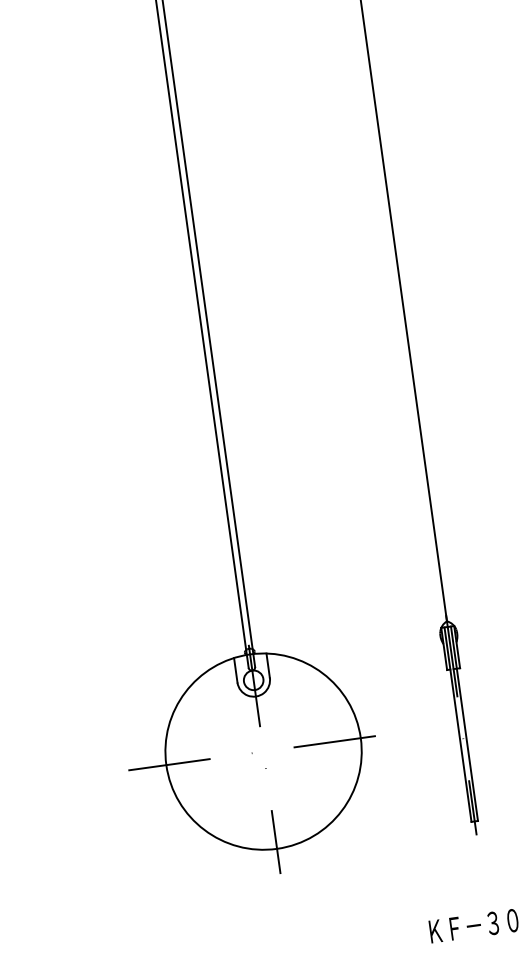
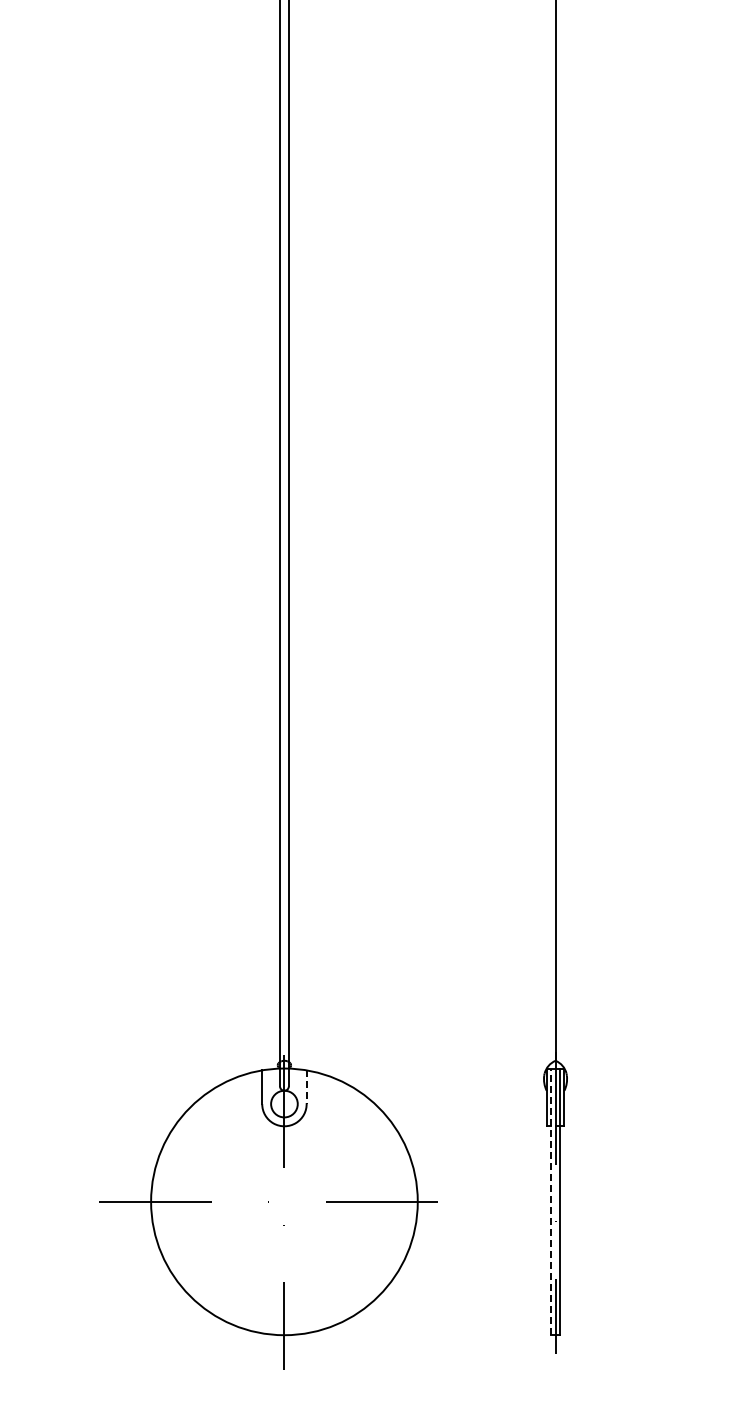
line: (268, 666) -> (306, 1087), solid -> dashed
line: (458, 724) -> (551, 1201), solid -> dashed

